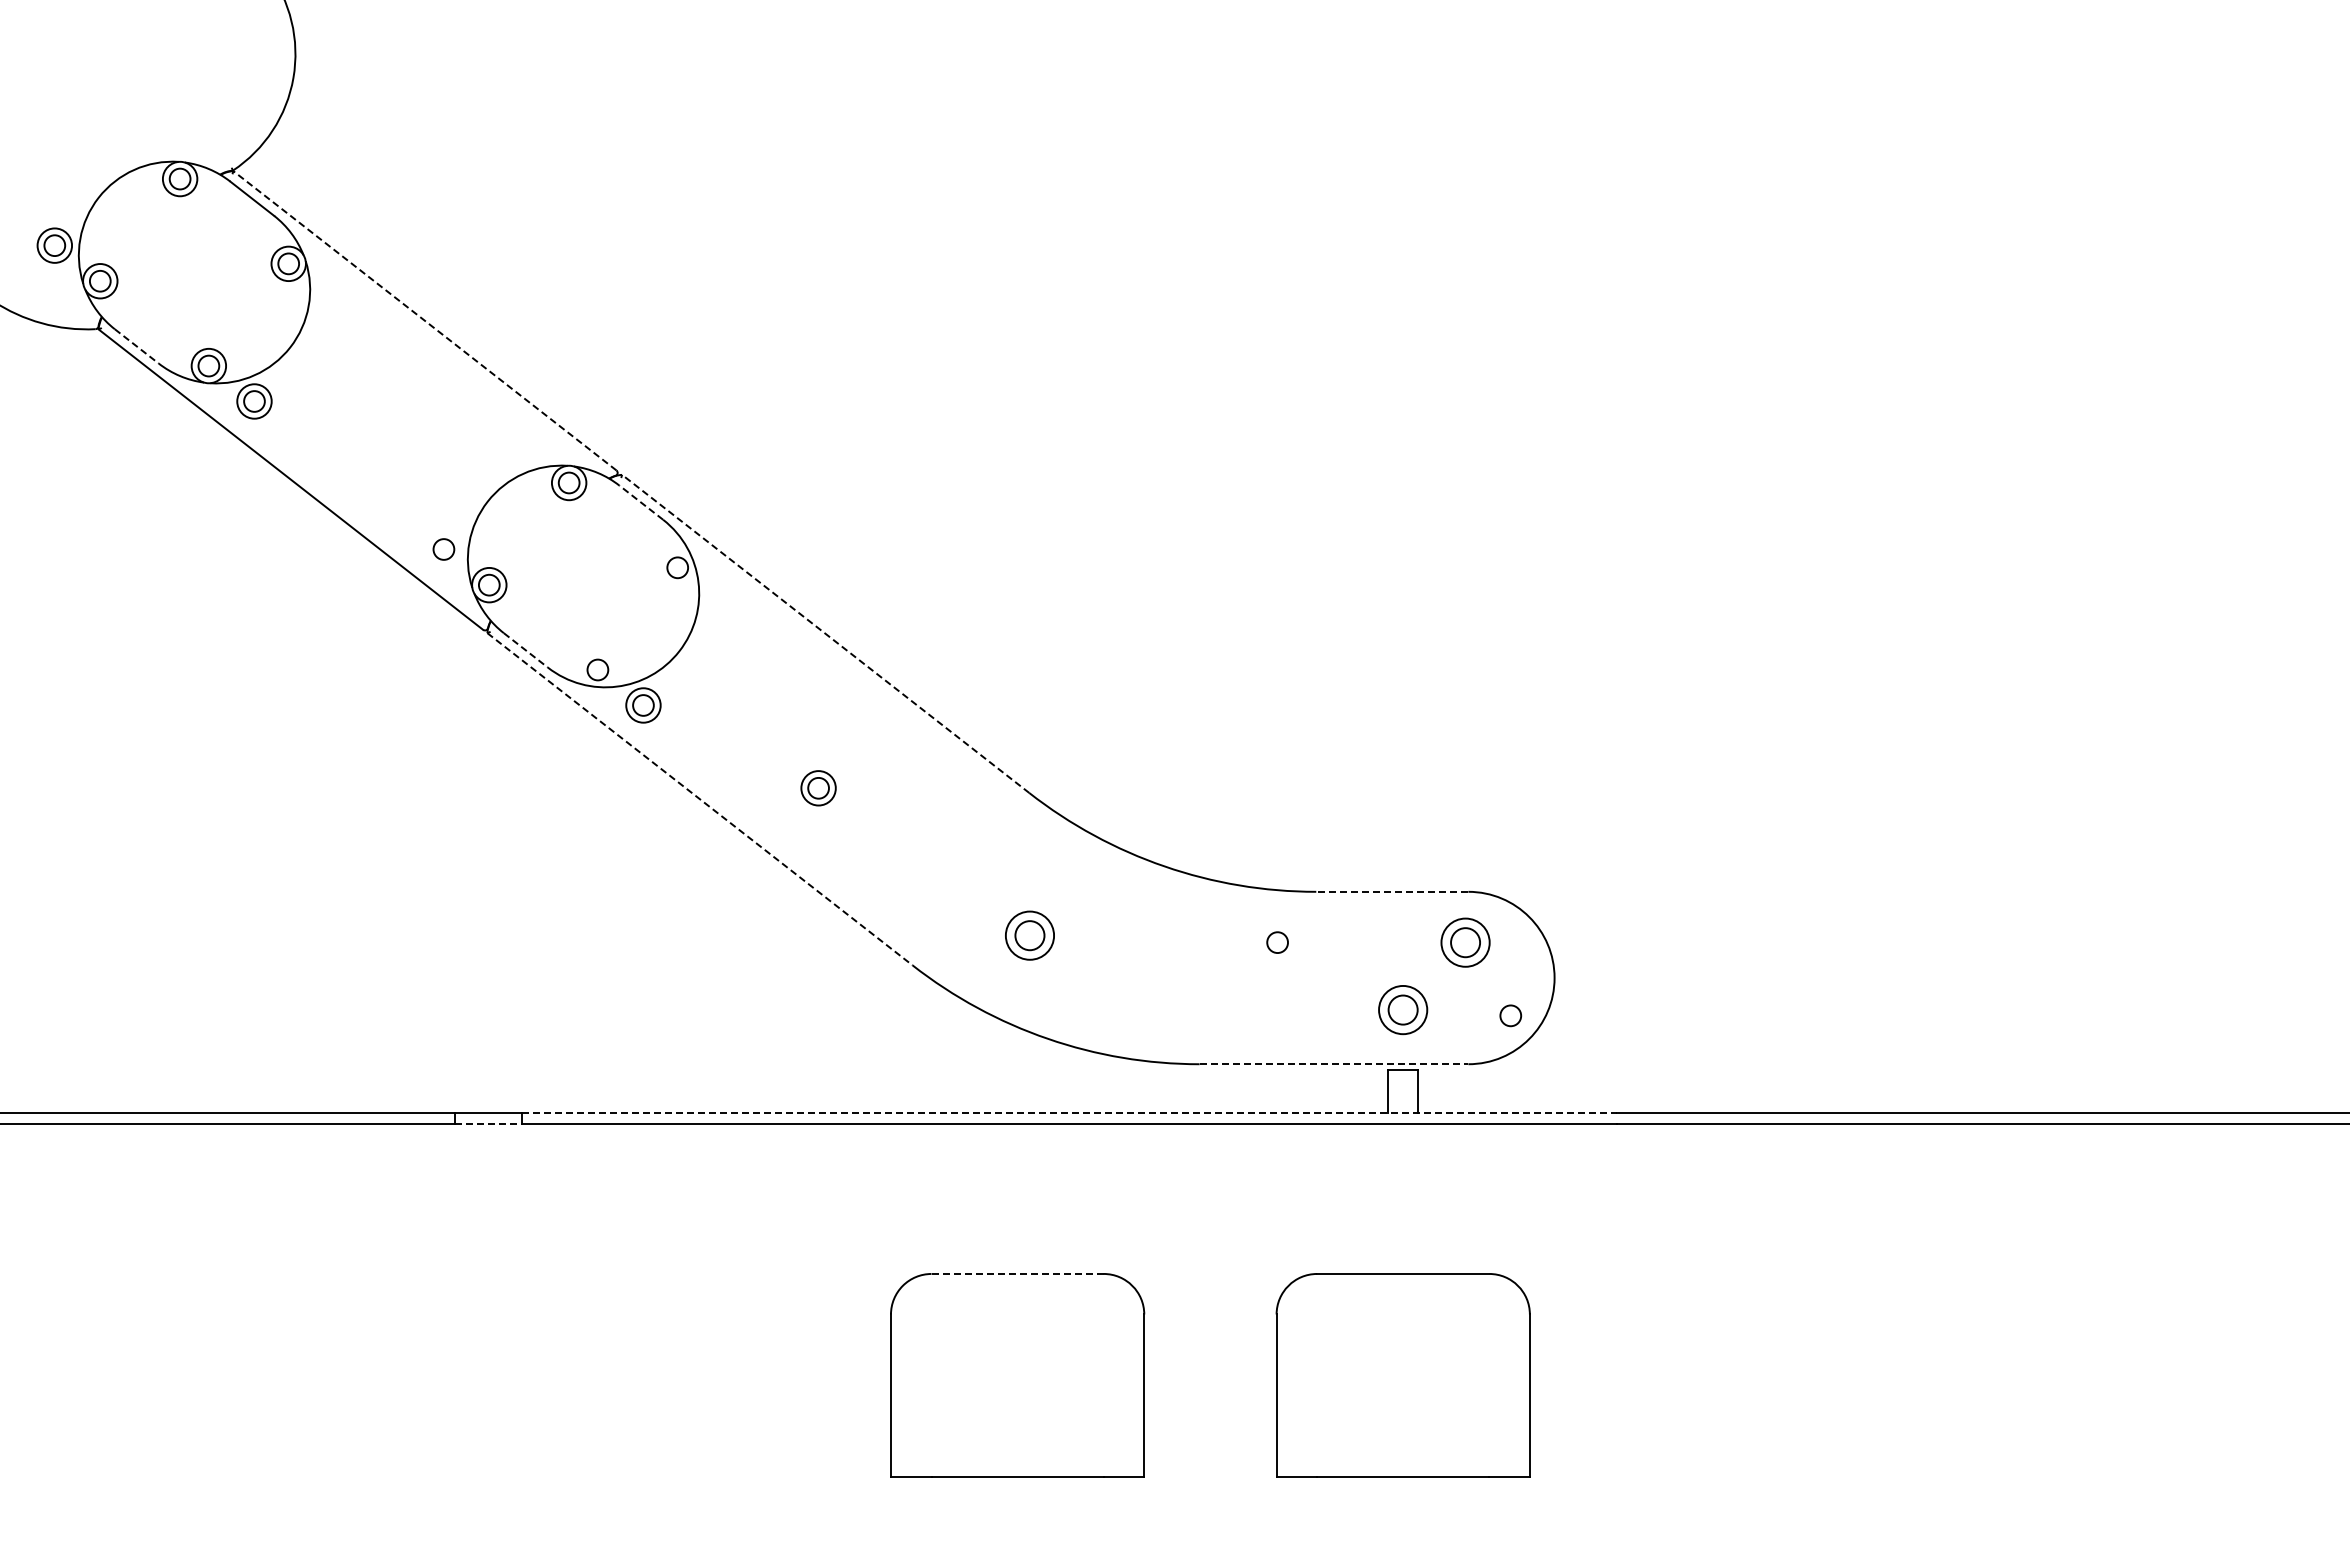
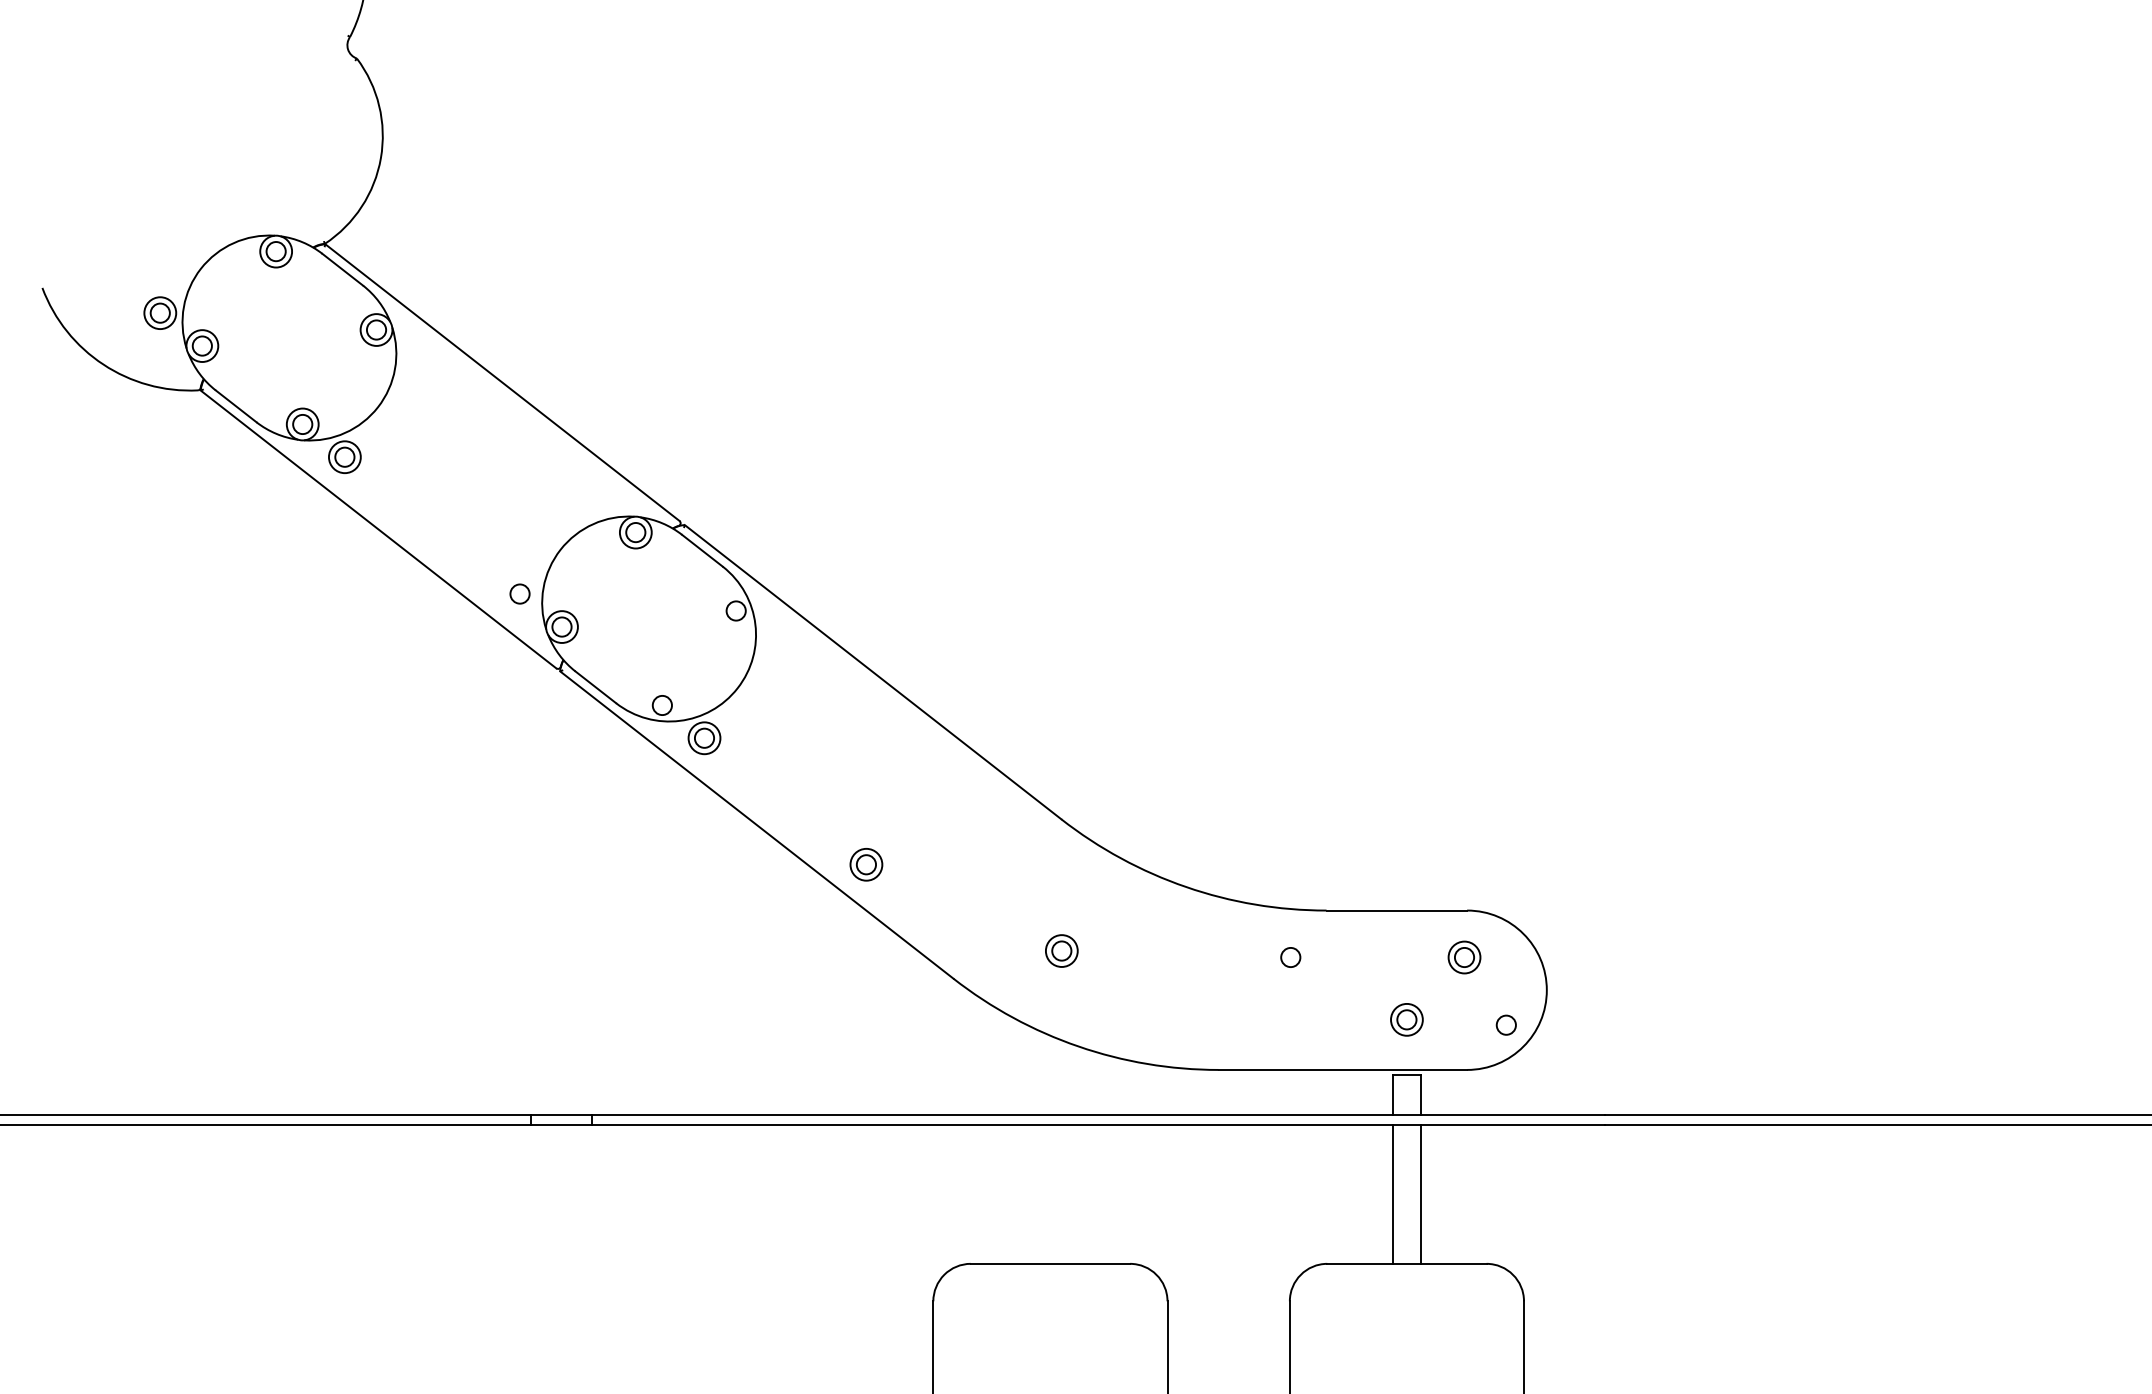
line: (424, 320) -> (502, 382), dashed -> solid
line: (136, 346) -> (235, 406), dashed -> solid
line: (641, 502) -> (702, 550), dashed -> solid
line: (825, 633) -> (872, 671), dashed -> solid
line: (525, 650) -> (595, 687), dashed -> solid
part: (818, 788) -> (866, 864), moved
line: (700, 799) -> (757, 825), dashed -> solid
line: (1391, 891) -> (1396, 910), dashed -> solid
part: (1029, 935) -> (1061, 950), size x0.71
part: (1465, 942) -> (1464, 957), size x0.71
part: (1403, 1009) -> (1407, 1019), size x0.71
line: (1334, 1064) -> (1343, 1070), dashed -> solid
line: (1069, 1113) -> (1098, 1115), dashed -> solid
line: (489, 1123) -> (562, 1124), dashed -> solid
line: (1388, 1198) -> (1393, 1194), added
line: (1418, 1198) -> (1421, 1194), added
line: (1017, 1273) -> (1050, 1263), dashed -> solid

